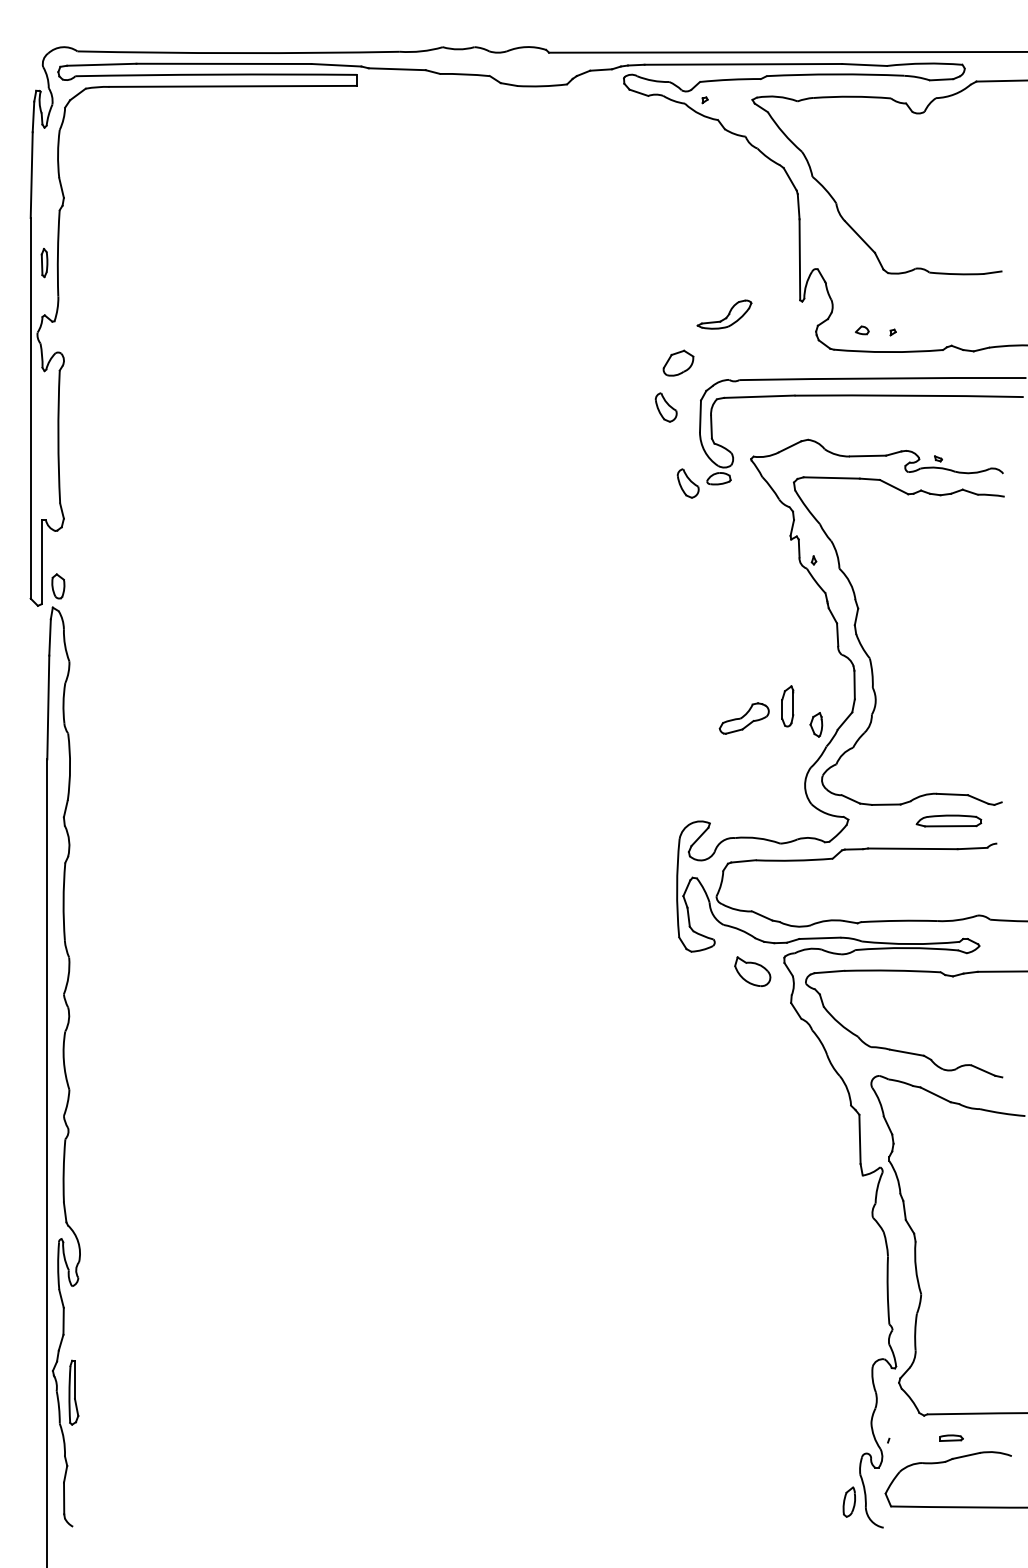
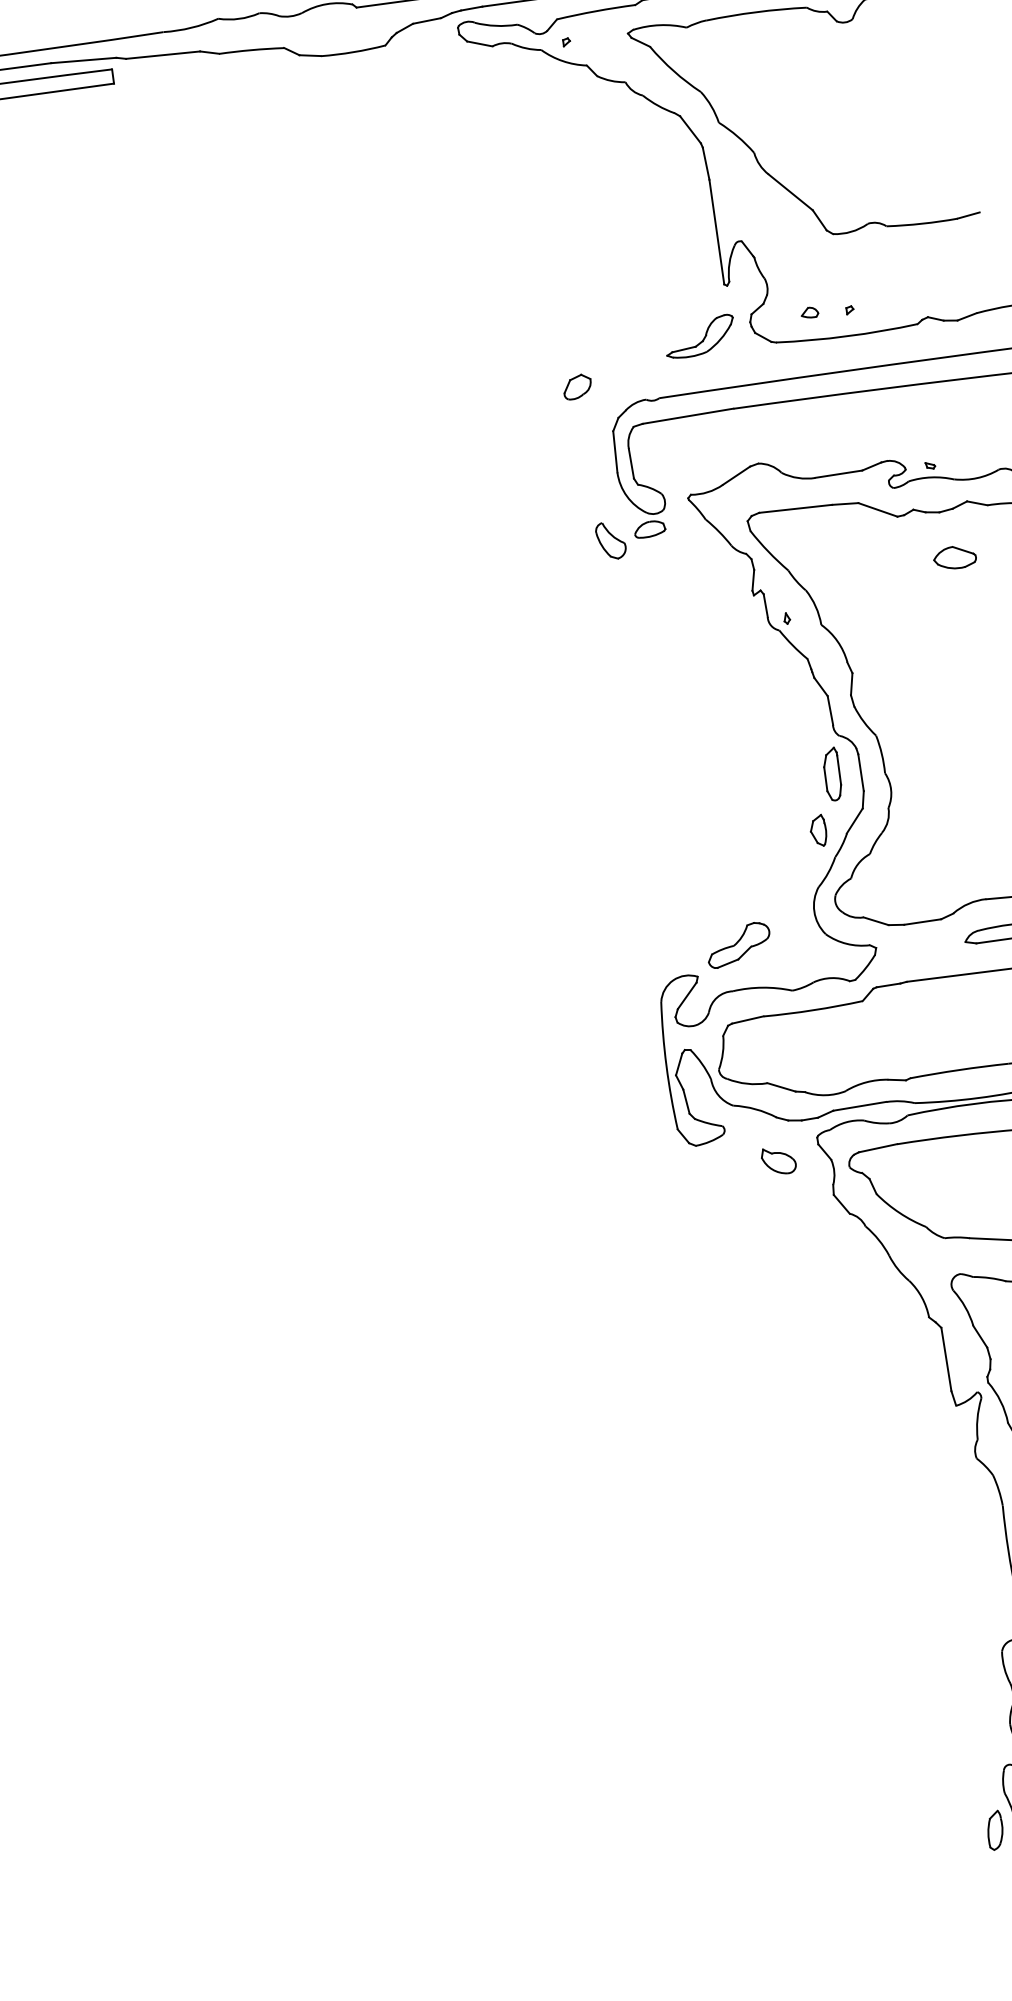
part: (724, 314) -> (700, 336), moved
part: (677, 363) -> (576, 387), size x0.71
part: (665, 407) -> (568, 446), removed
part: (947, 530) -> (954, 556), added
part: (787, 706) -> (832, 774), moved
part: (743, 718) -> (737, 945), moved
part: (752, 971) -> (778, 1160), size x0.71

